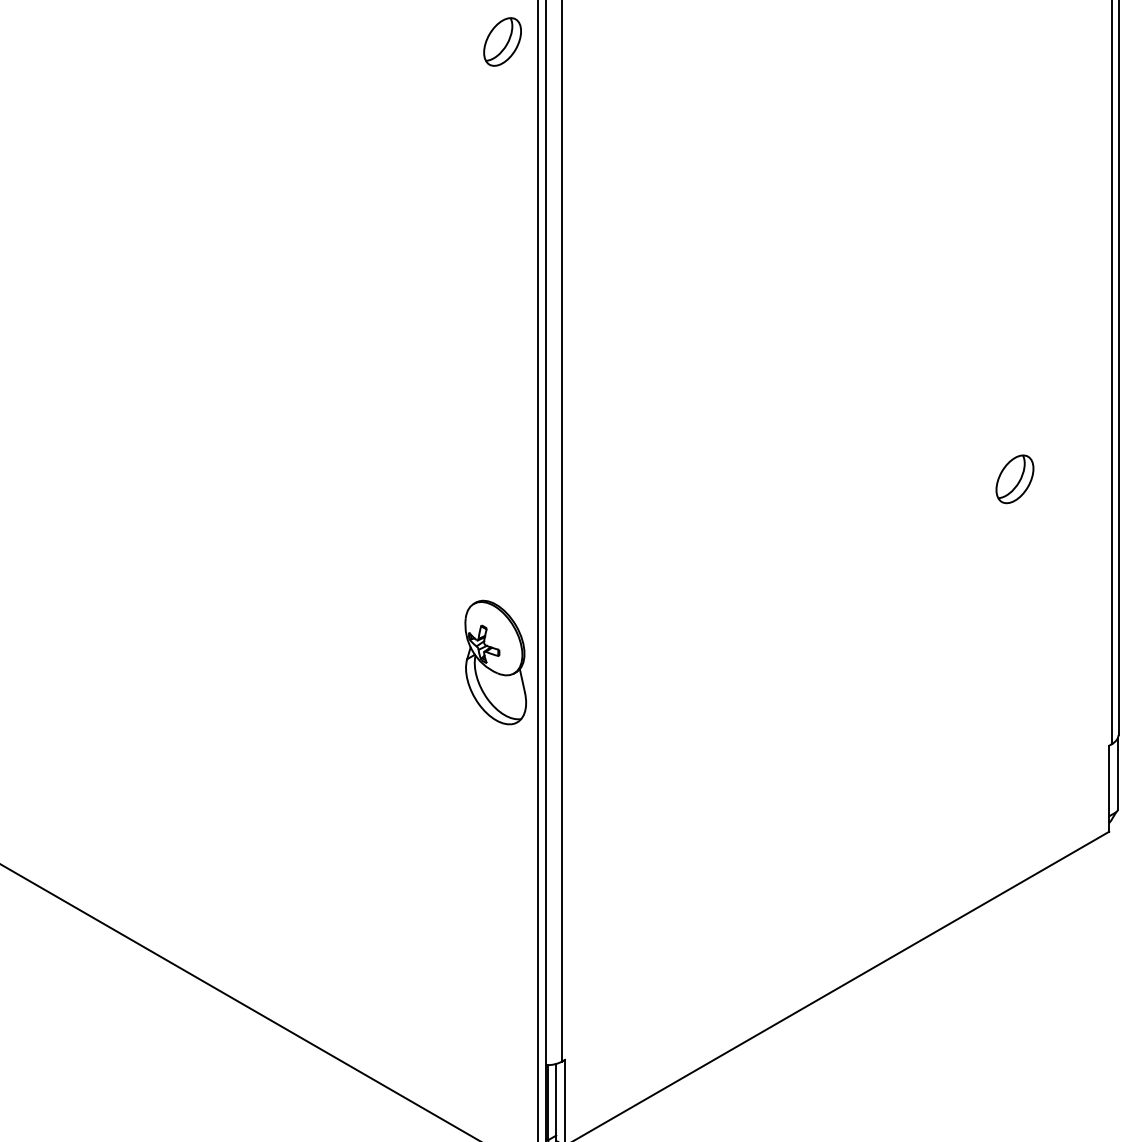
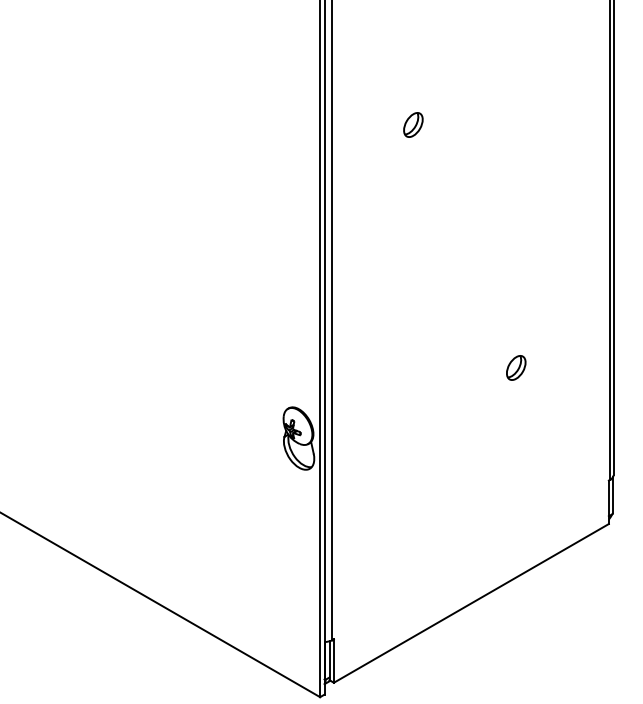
part: (502, 40) -> (413, 124), moved
part: (1015, 478) -> (516, 367), moved

